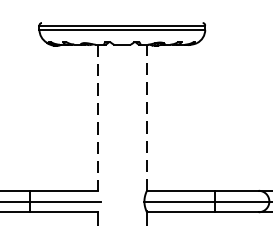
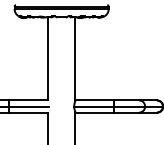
line: (97, 118) -> (47, 59), dashed -> solid
line: (146, 118) -> (75, 59), dashed -> solid

